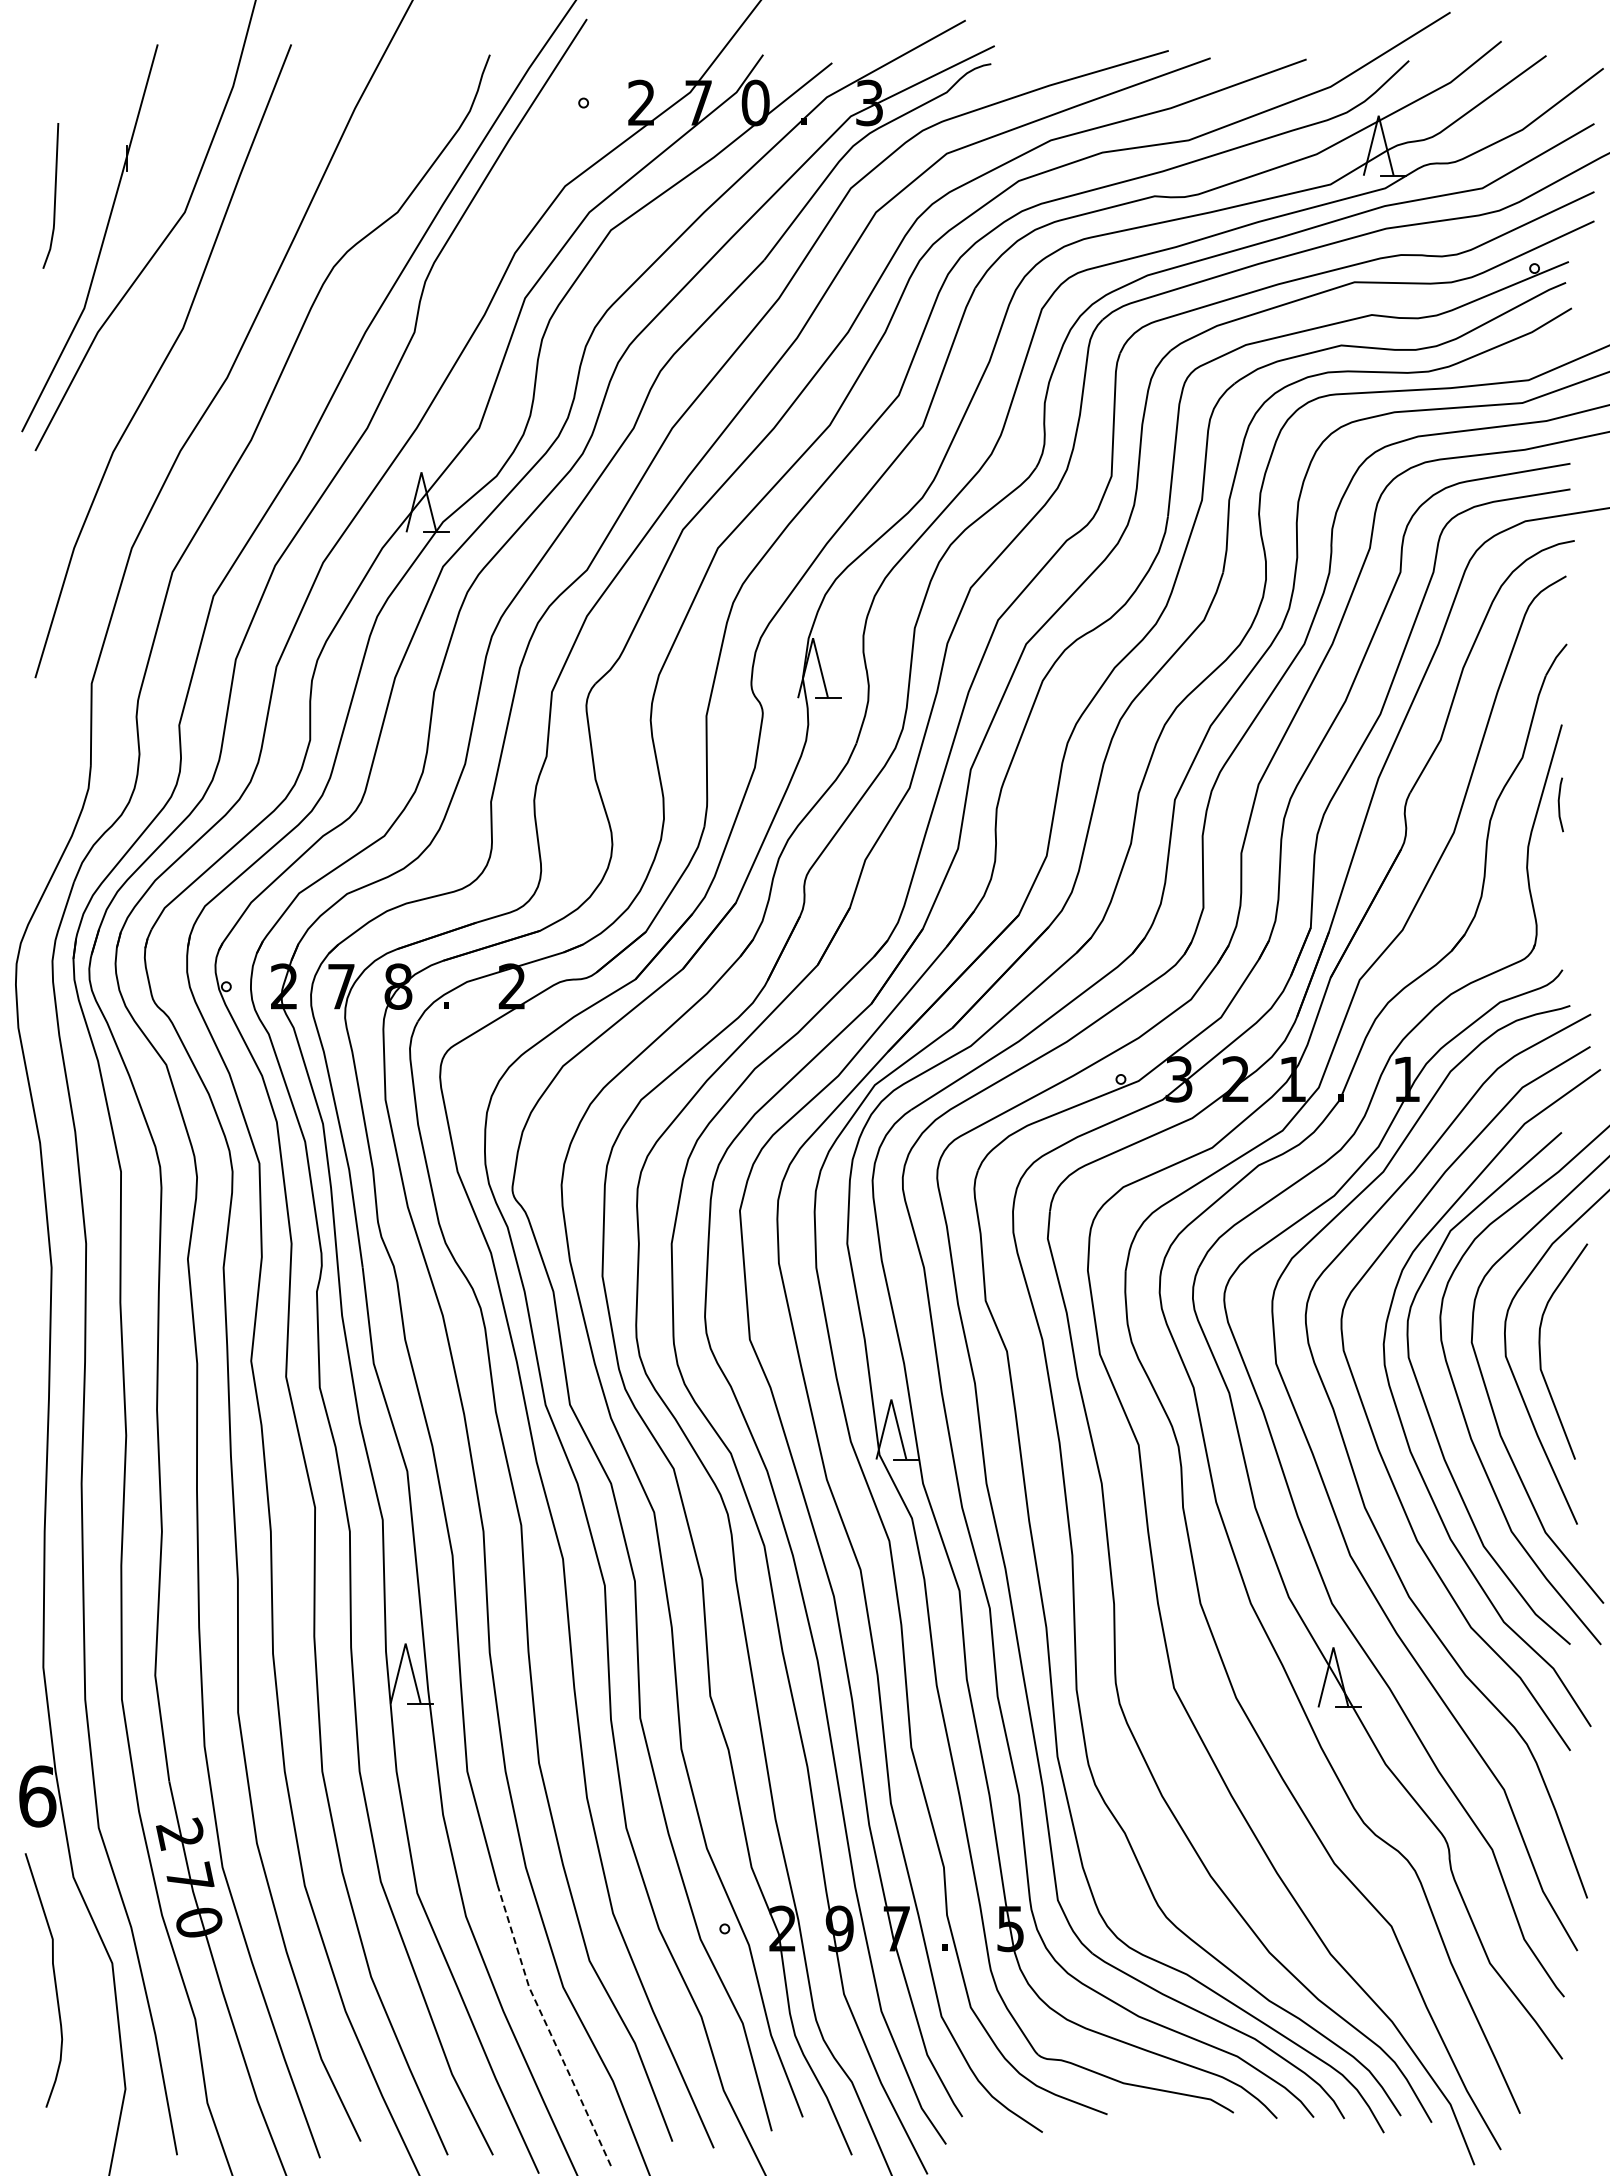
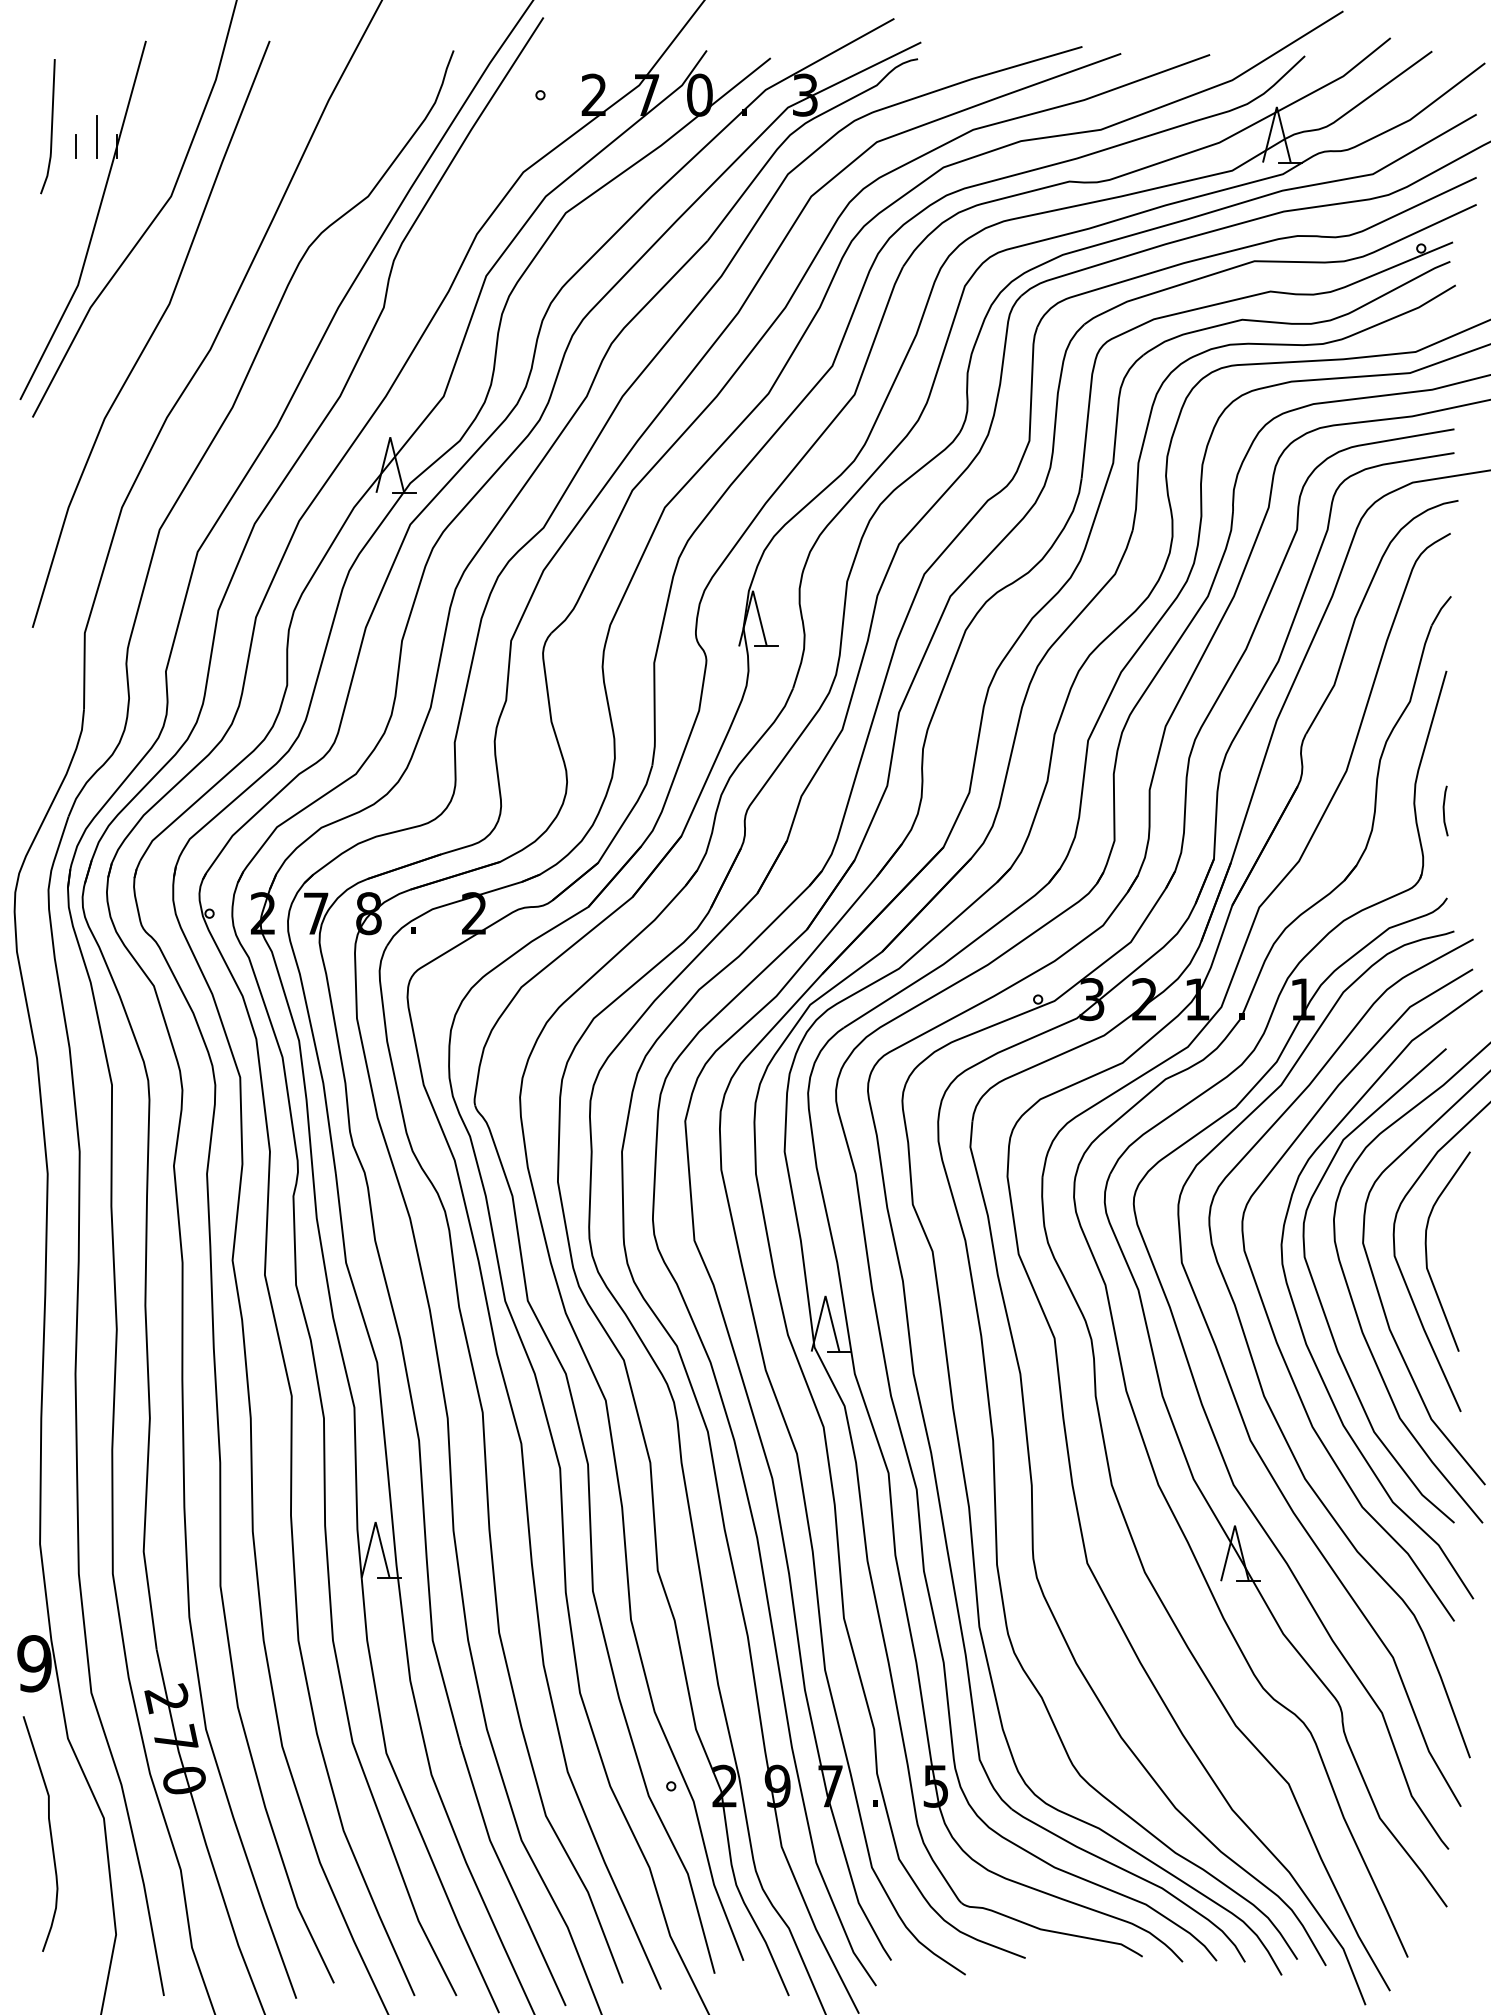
line: (104, 147) -> (96, 136), added
line: (81, 157) -> (75, 145), added
line: (54, 195) -> (51, 126), moved
line: (1559, 804) -> (1444, 810), moved
text: (37, 1796) -> (34, 1663), 6 -> 9
line: (547, 2027) -> (507, 1877), dashed -> solid

